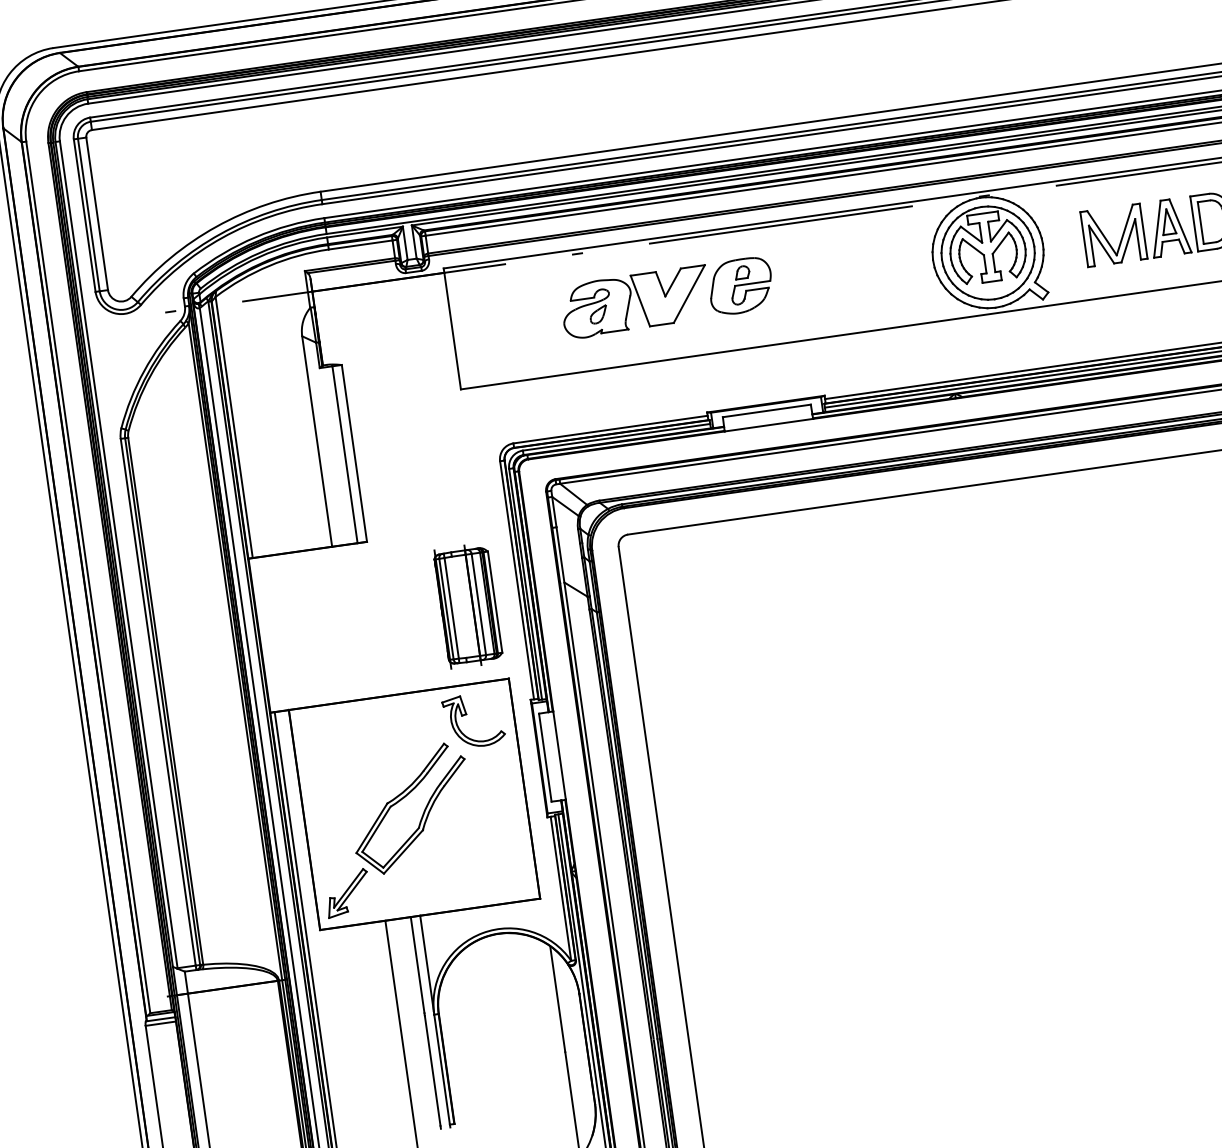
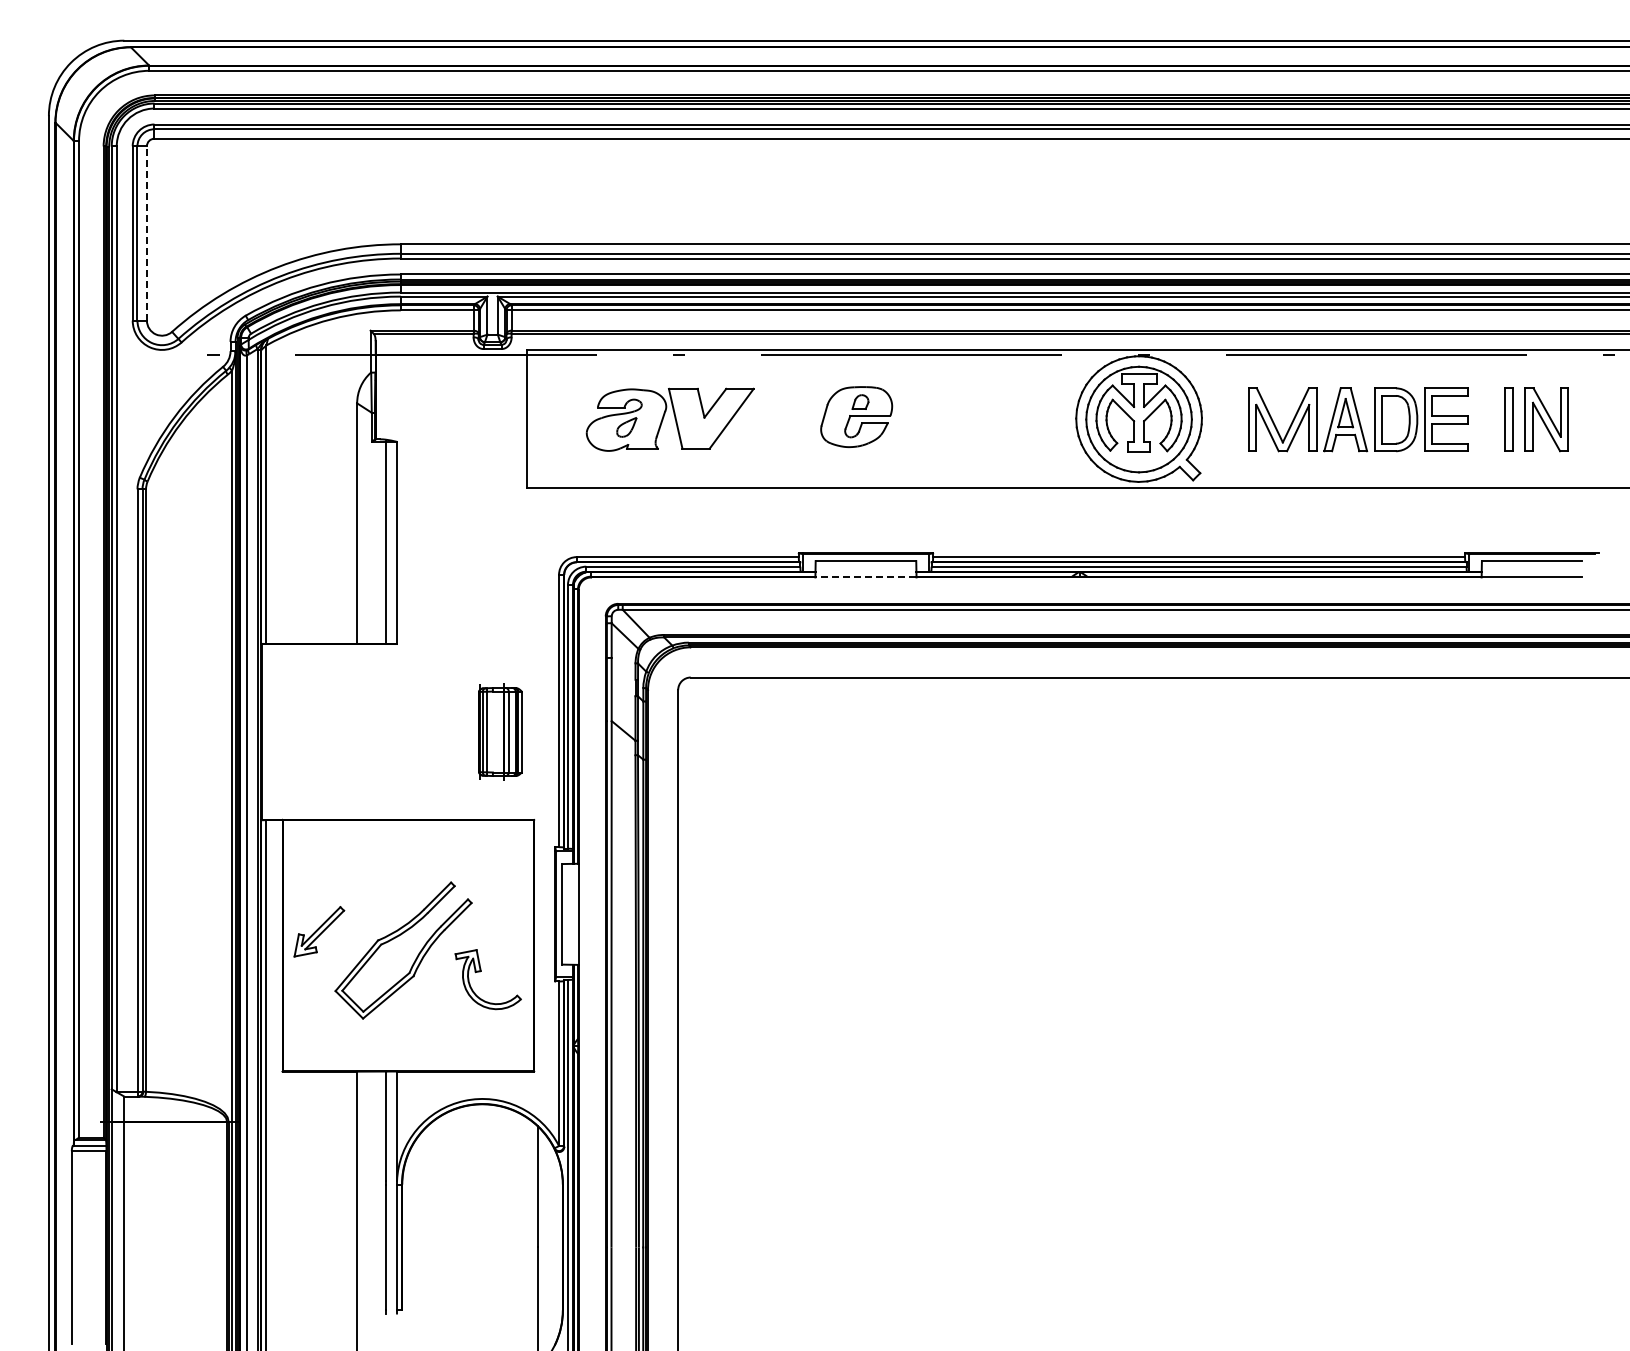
line: (96, 213) -> (146, 232), solid -> dashed
part: (635, 302) -> (669, 419), moved
line: (768, 425) -> (865, 577), solid -> dashed
part: (468, 605) -> (500, 731), size x0.7
part: (466, 715) -> (480, 972), moved
part: (347, 893) -> (319, 931), moved

